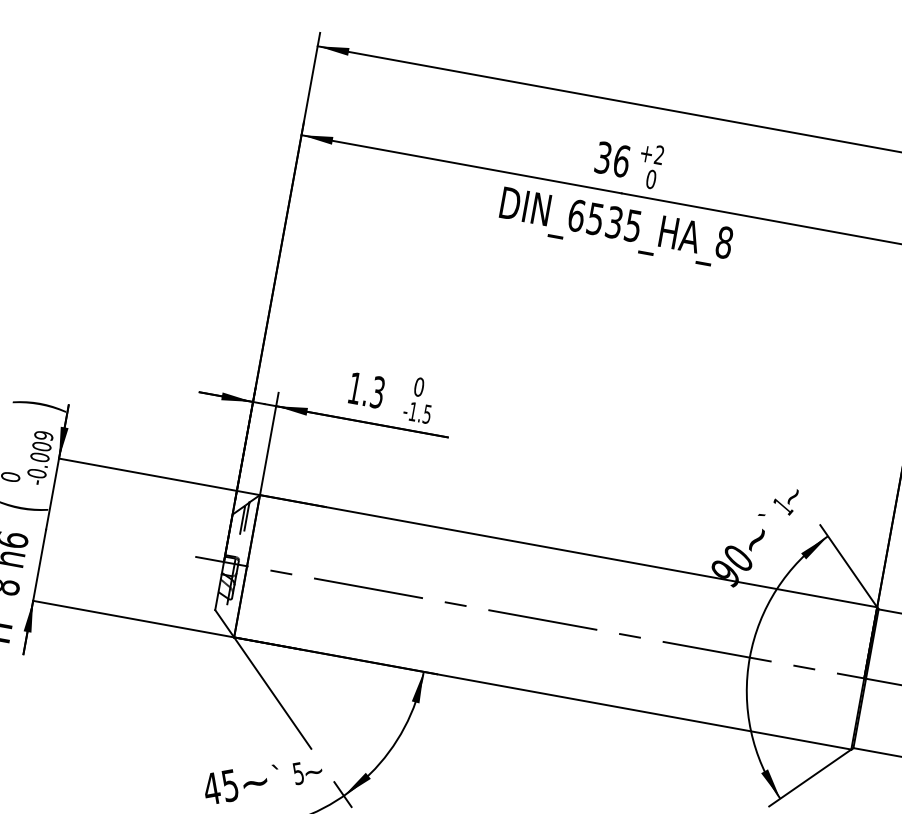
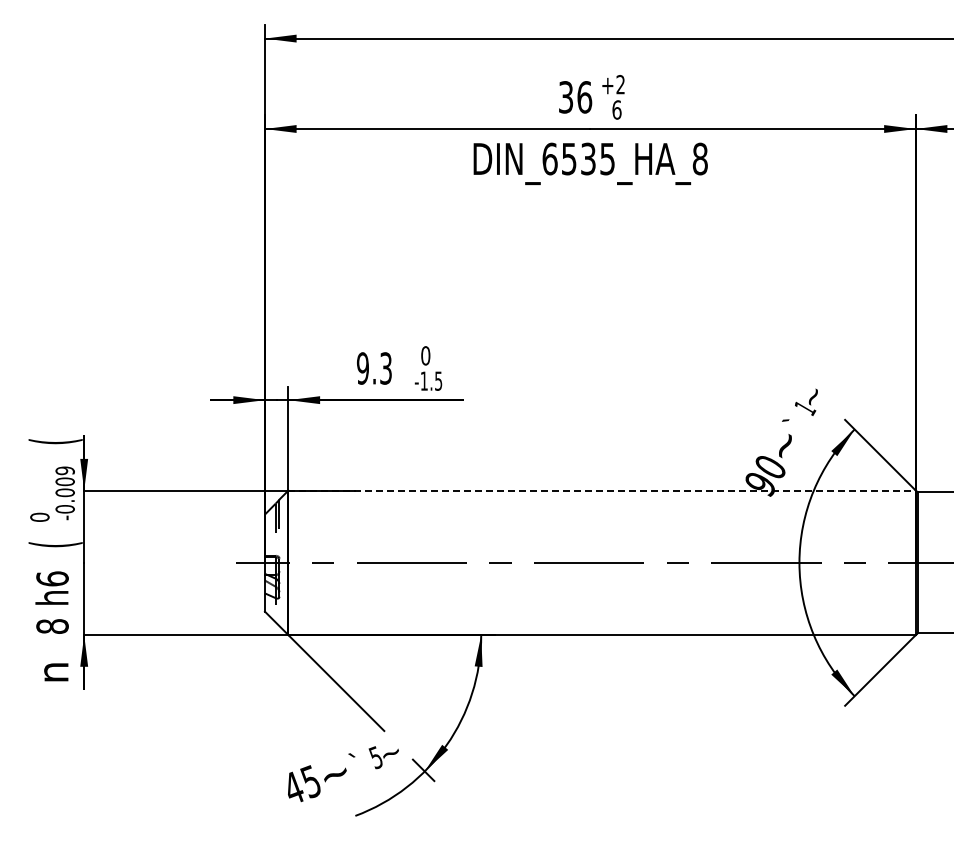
text: (650, 178) -> (616, 109), 0 -> 6
text: (354, 388) -> (362, 368), 1.3 -> 9.3
text: (39, 405) -> (55, 441), ) -> (
line: (568, 551) -> (602, 490), solid -> dashed

